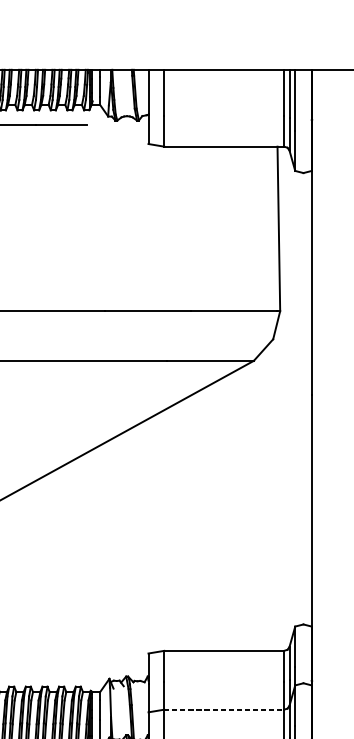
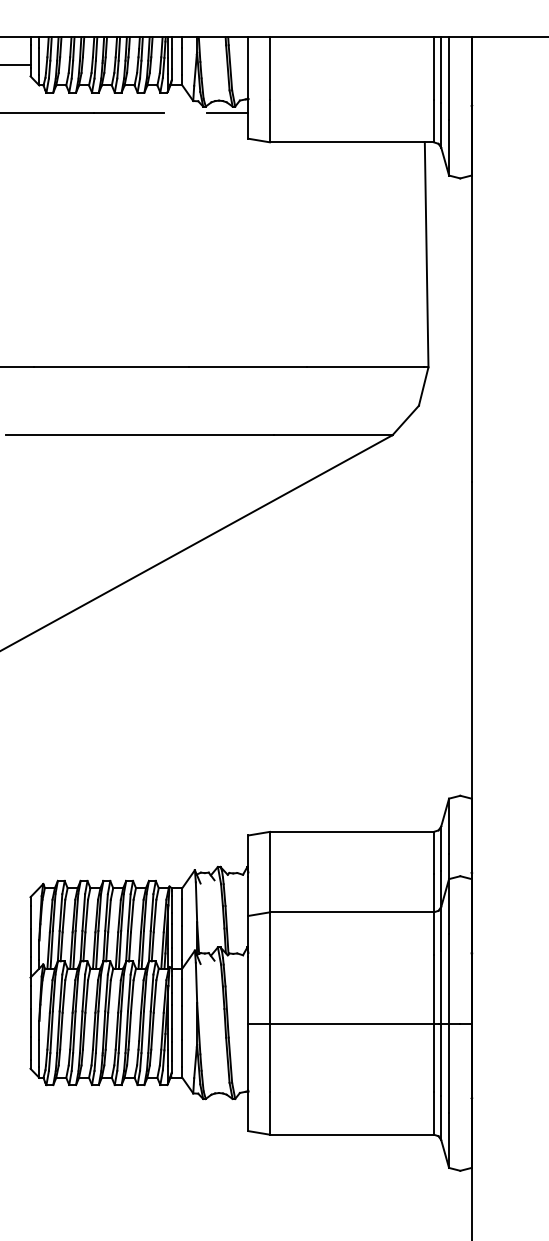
line: (133, 124) -> (227, 112), added
line: (223, 709) -> (351, 912), dashed -> solid

